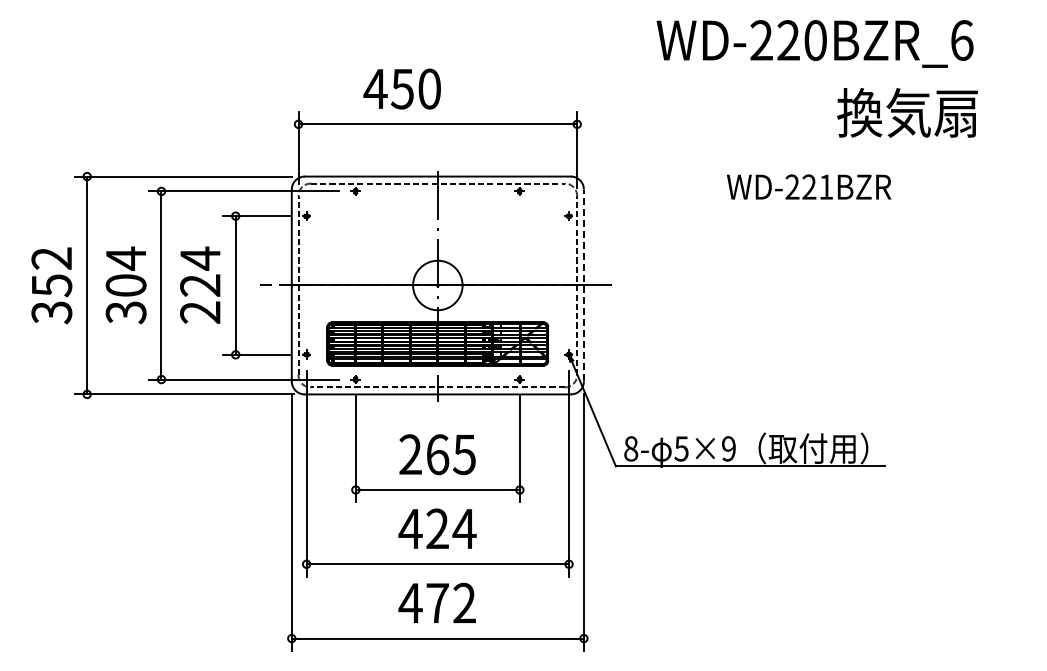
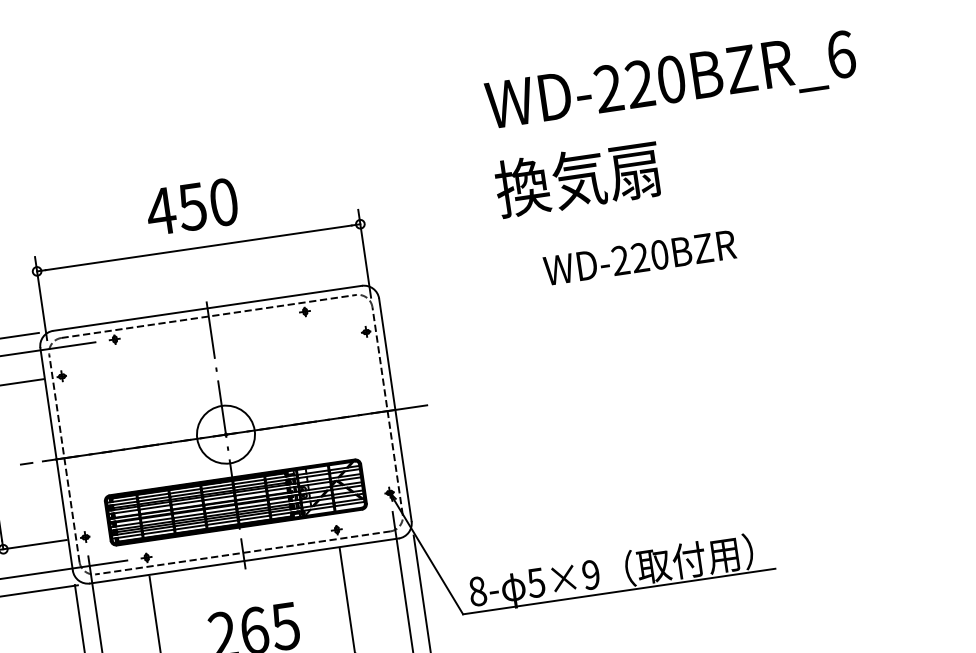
text: (814, 43) -> (670, 83), moved
text: (401, 88) -> (191, 206), moved
text: (907, 112) -> (577, 178), moved
text: (826, 186) -> (659, 254), WD-221BZR -> WD-220BZR
line: (583, 285) -> (394, 410), dashed -> solid

